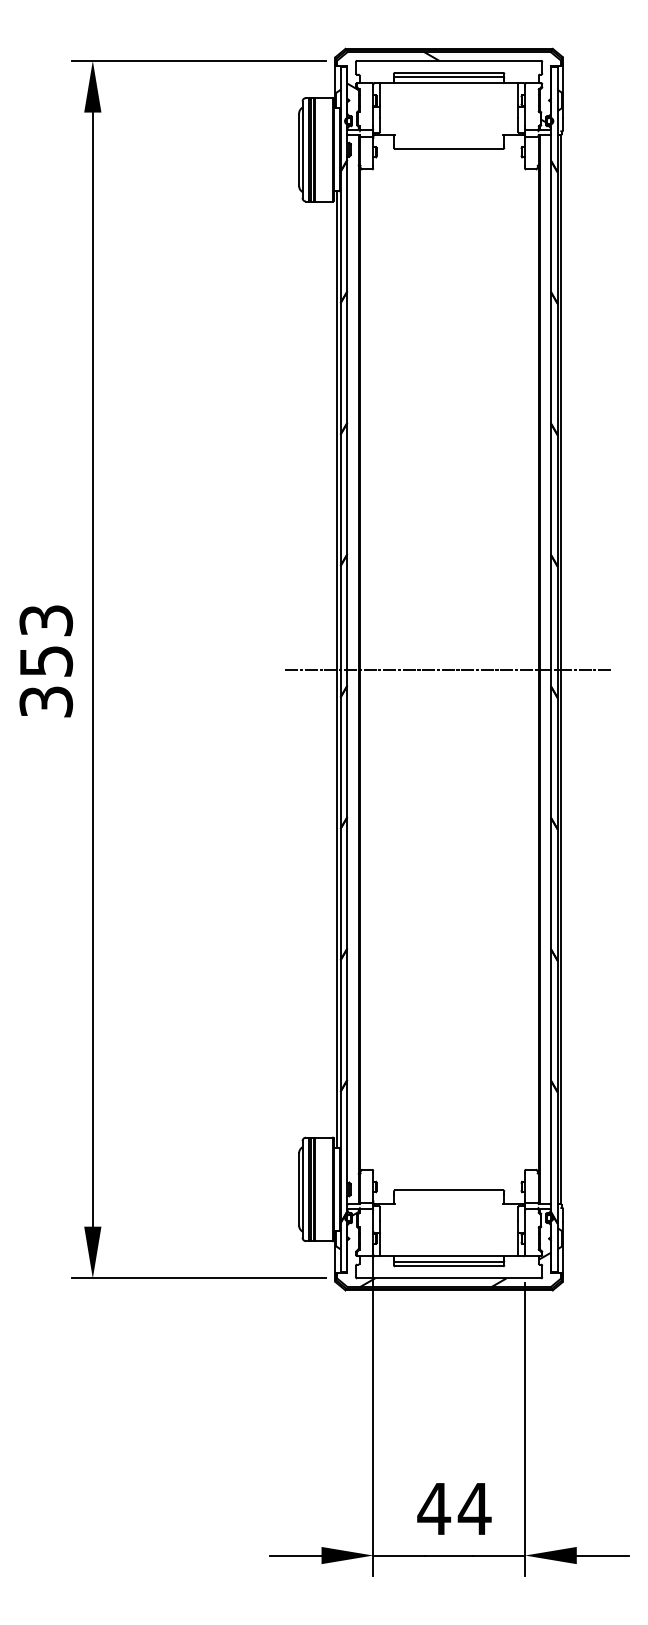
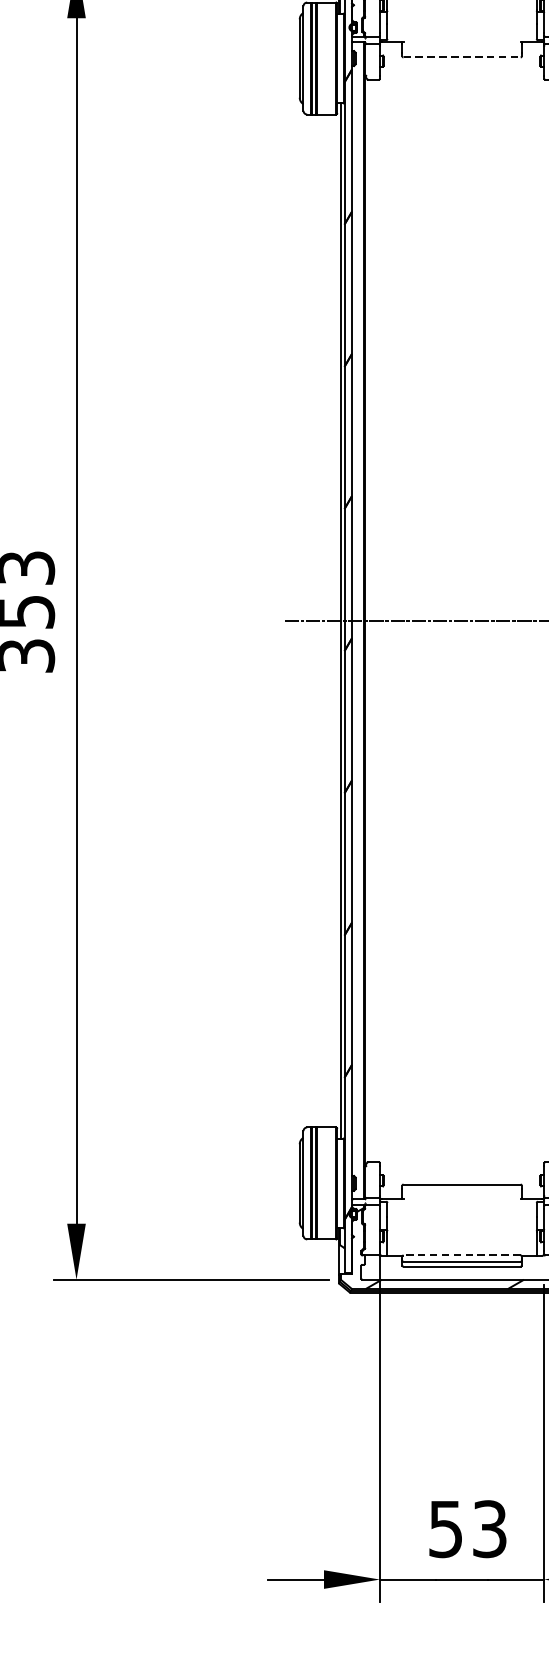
line: (449, 148) -> (462, 57), solid -> dashed
line: (448, 1256) -> (461, 1255), solid -> dashed
text: (454, 1508) -> (467, 1528), 44 -> 53

